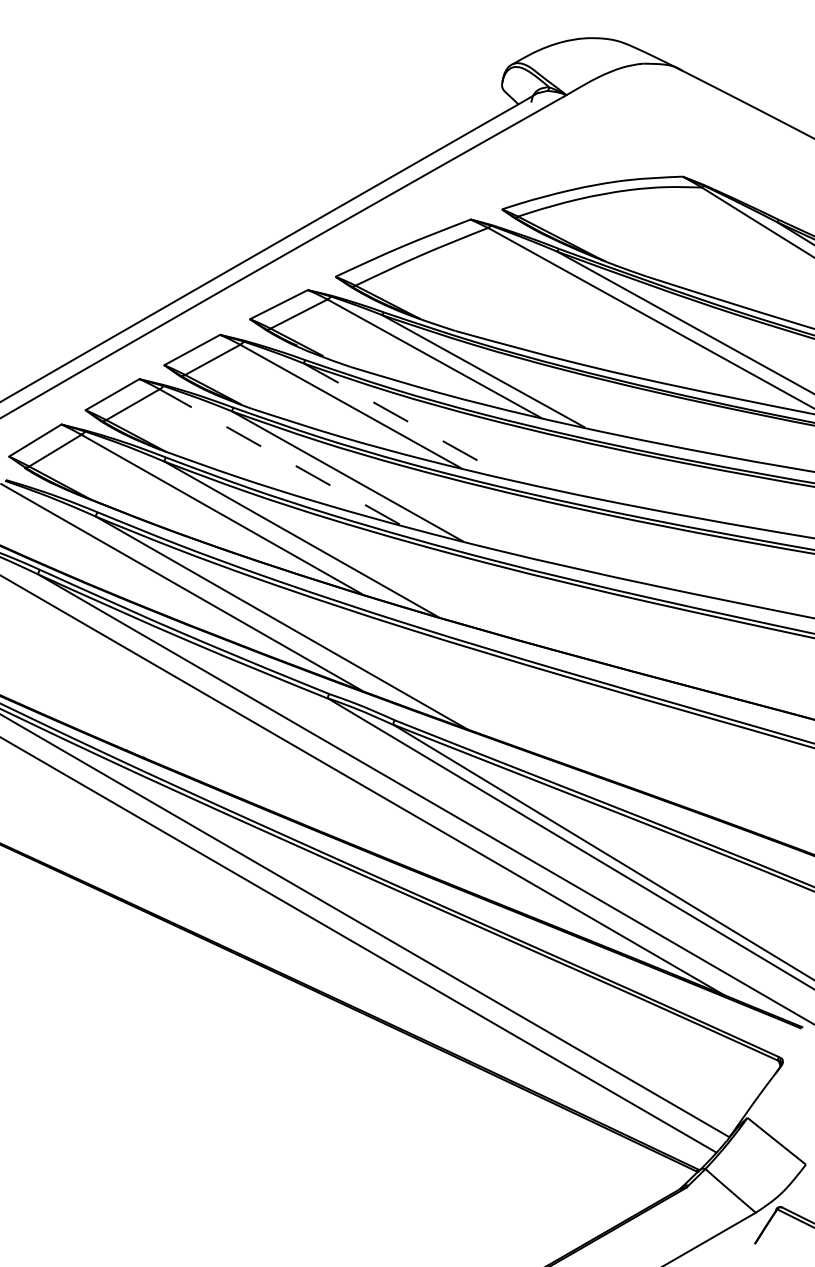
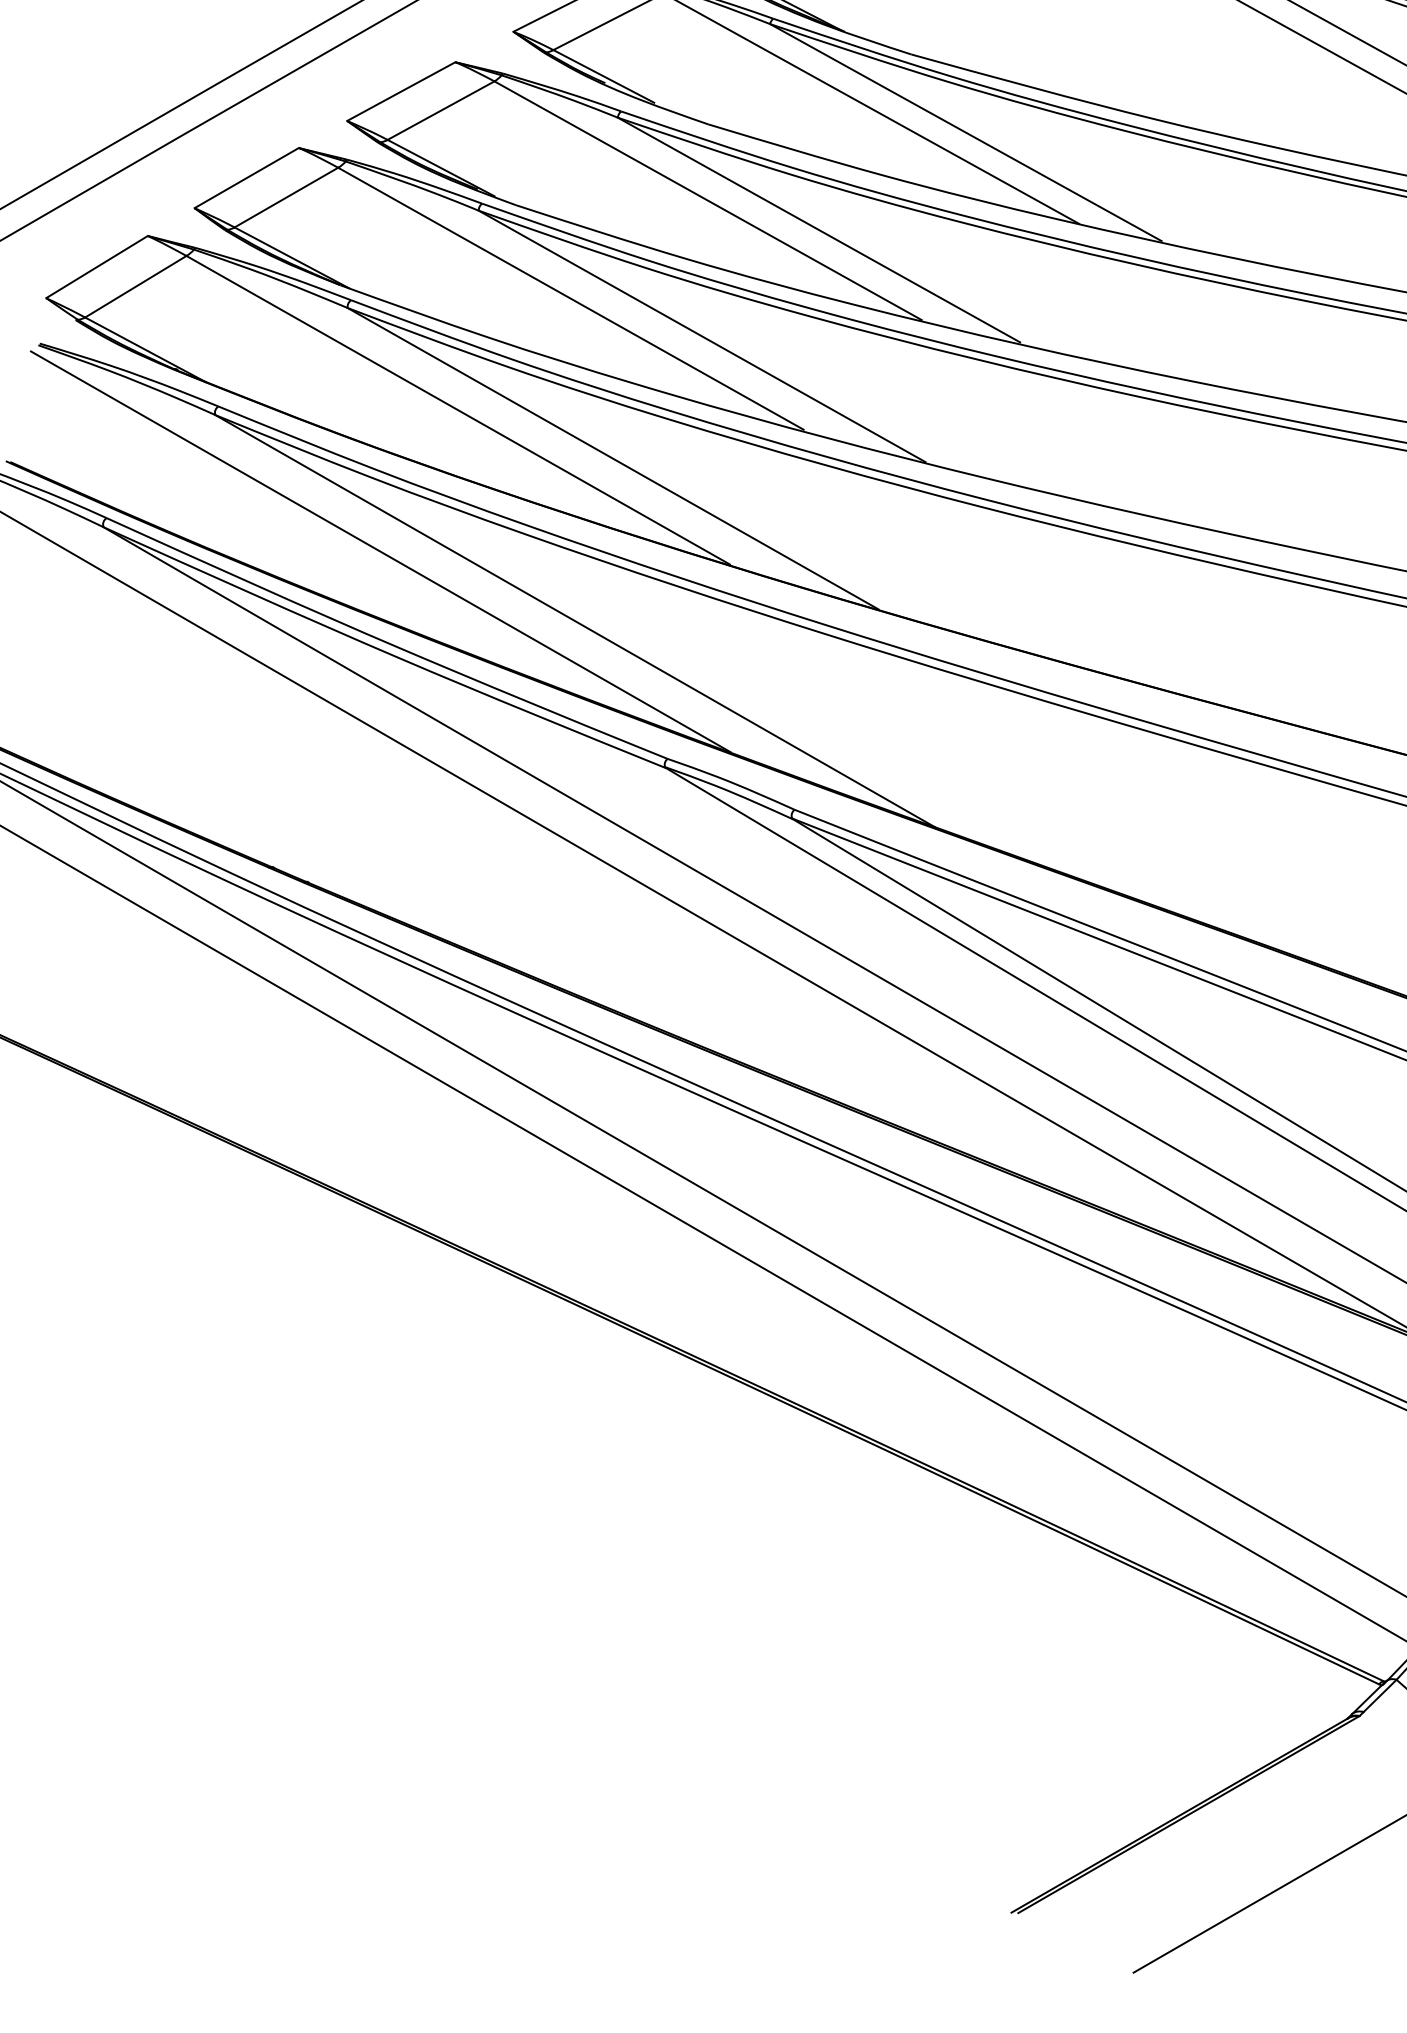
line: (407, 421) -> (818, 230), dashed -> solid
line: (279, 456) -> (570, 298), dashed -> solid

